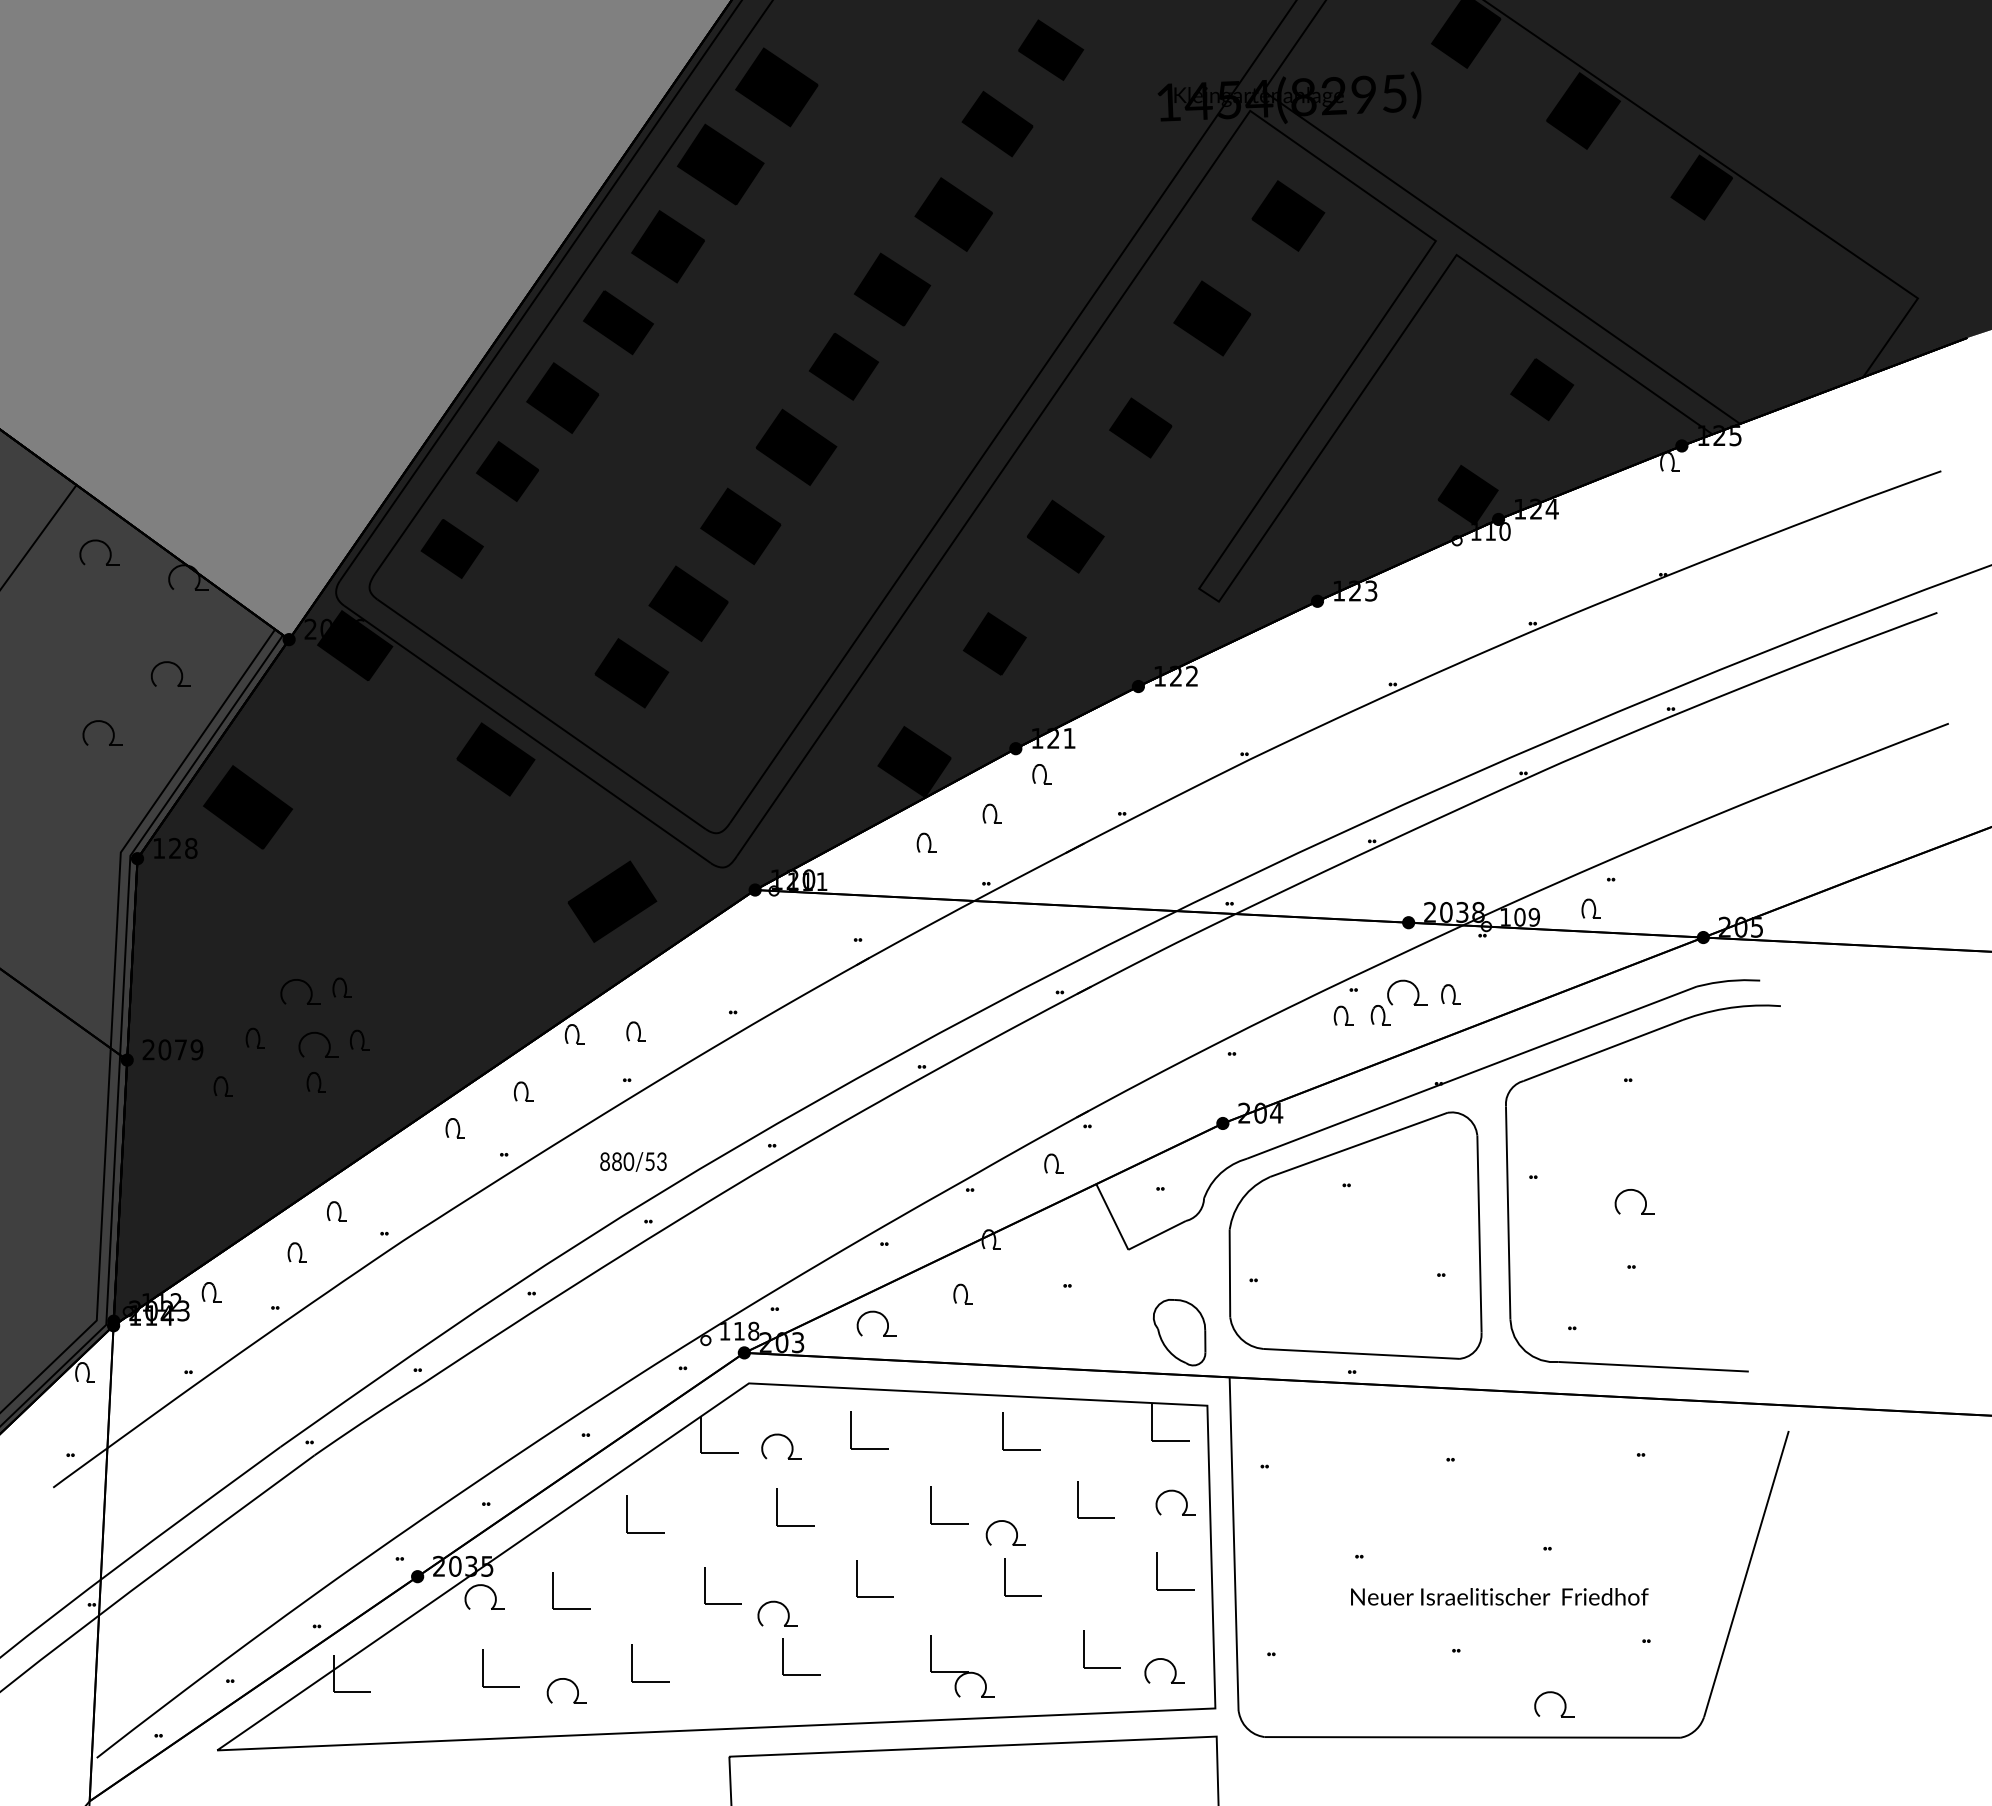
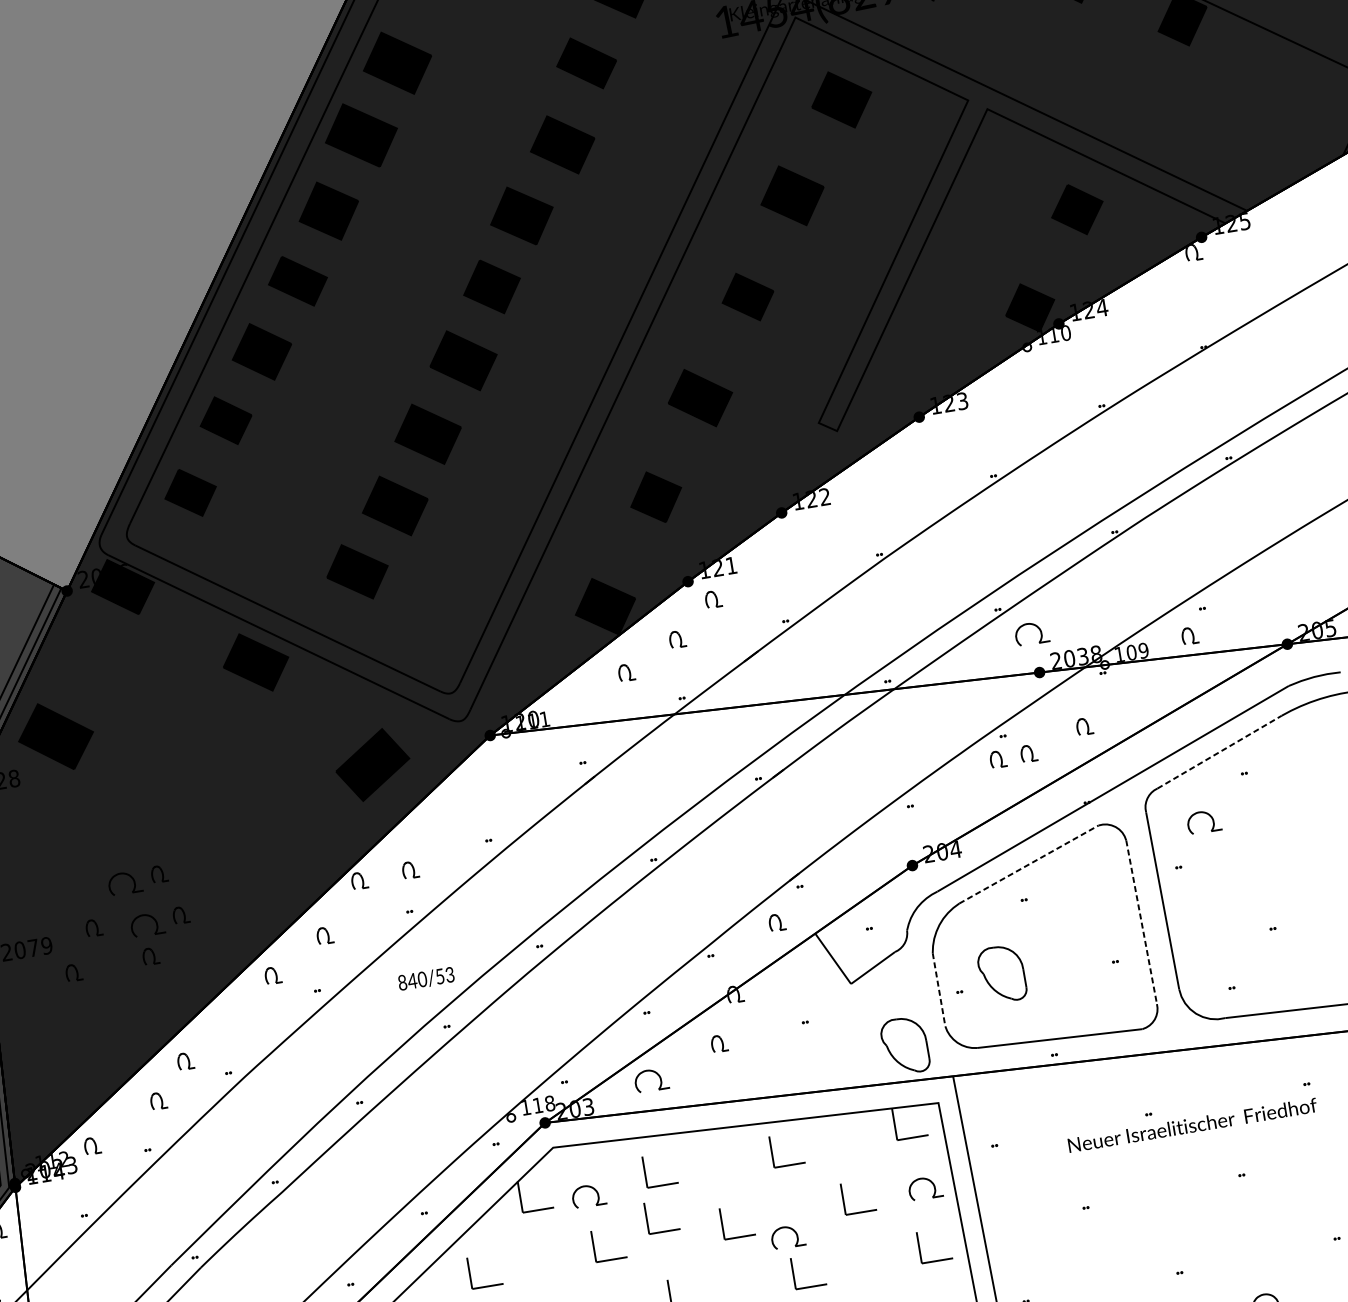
part: (1415, 988) -> (1038, 628), moved
line: (1603, 1050) -> (1219, 752), solid -> dashed
line: (1359, 1144) -> (1029, 864), solid -> dashed
text: (616, 1161) -> (412, 980), 880/53 -> 840/53
part: (1640, 1194) -> (1207, 814), moved
line: (1479, 1234) -> (1141, 922), solid -> dashed
part: (1306, 1267) -> (1002, 974), added
line: (1229, 1273) -> (938, 989), solid -> dashed
part: (844, 1484) -> (646, 1218), added
text: (1499, 1596) -> (1192, 1125), moved

